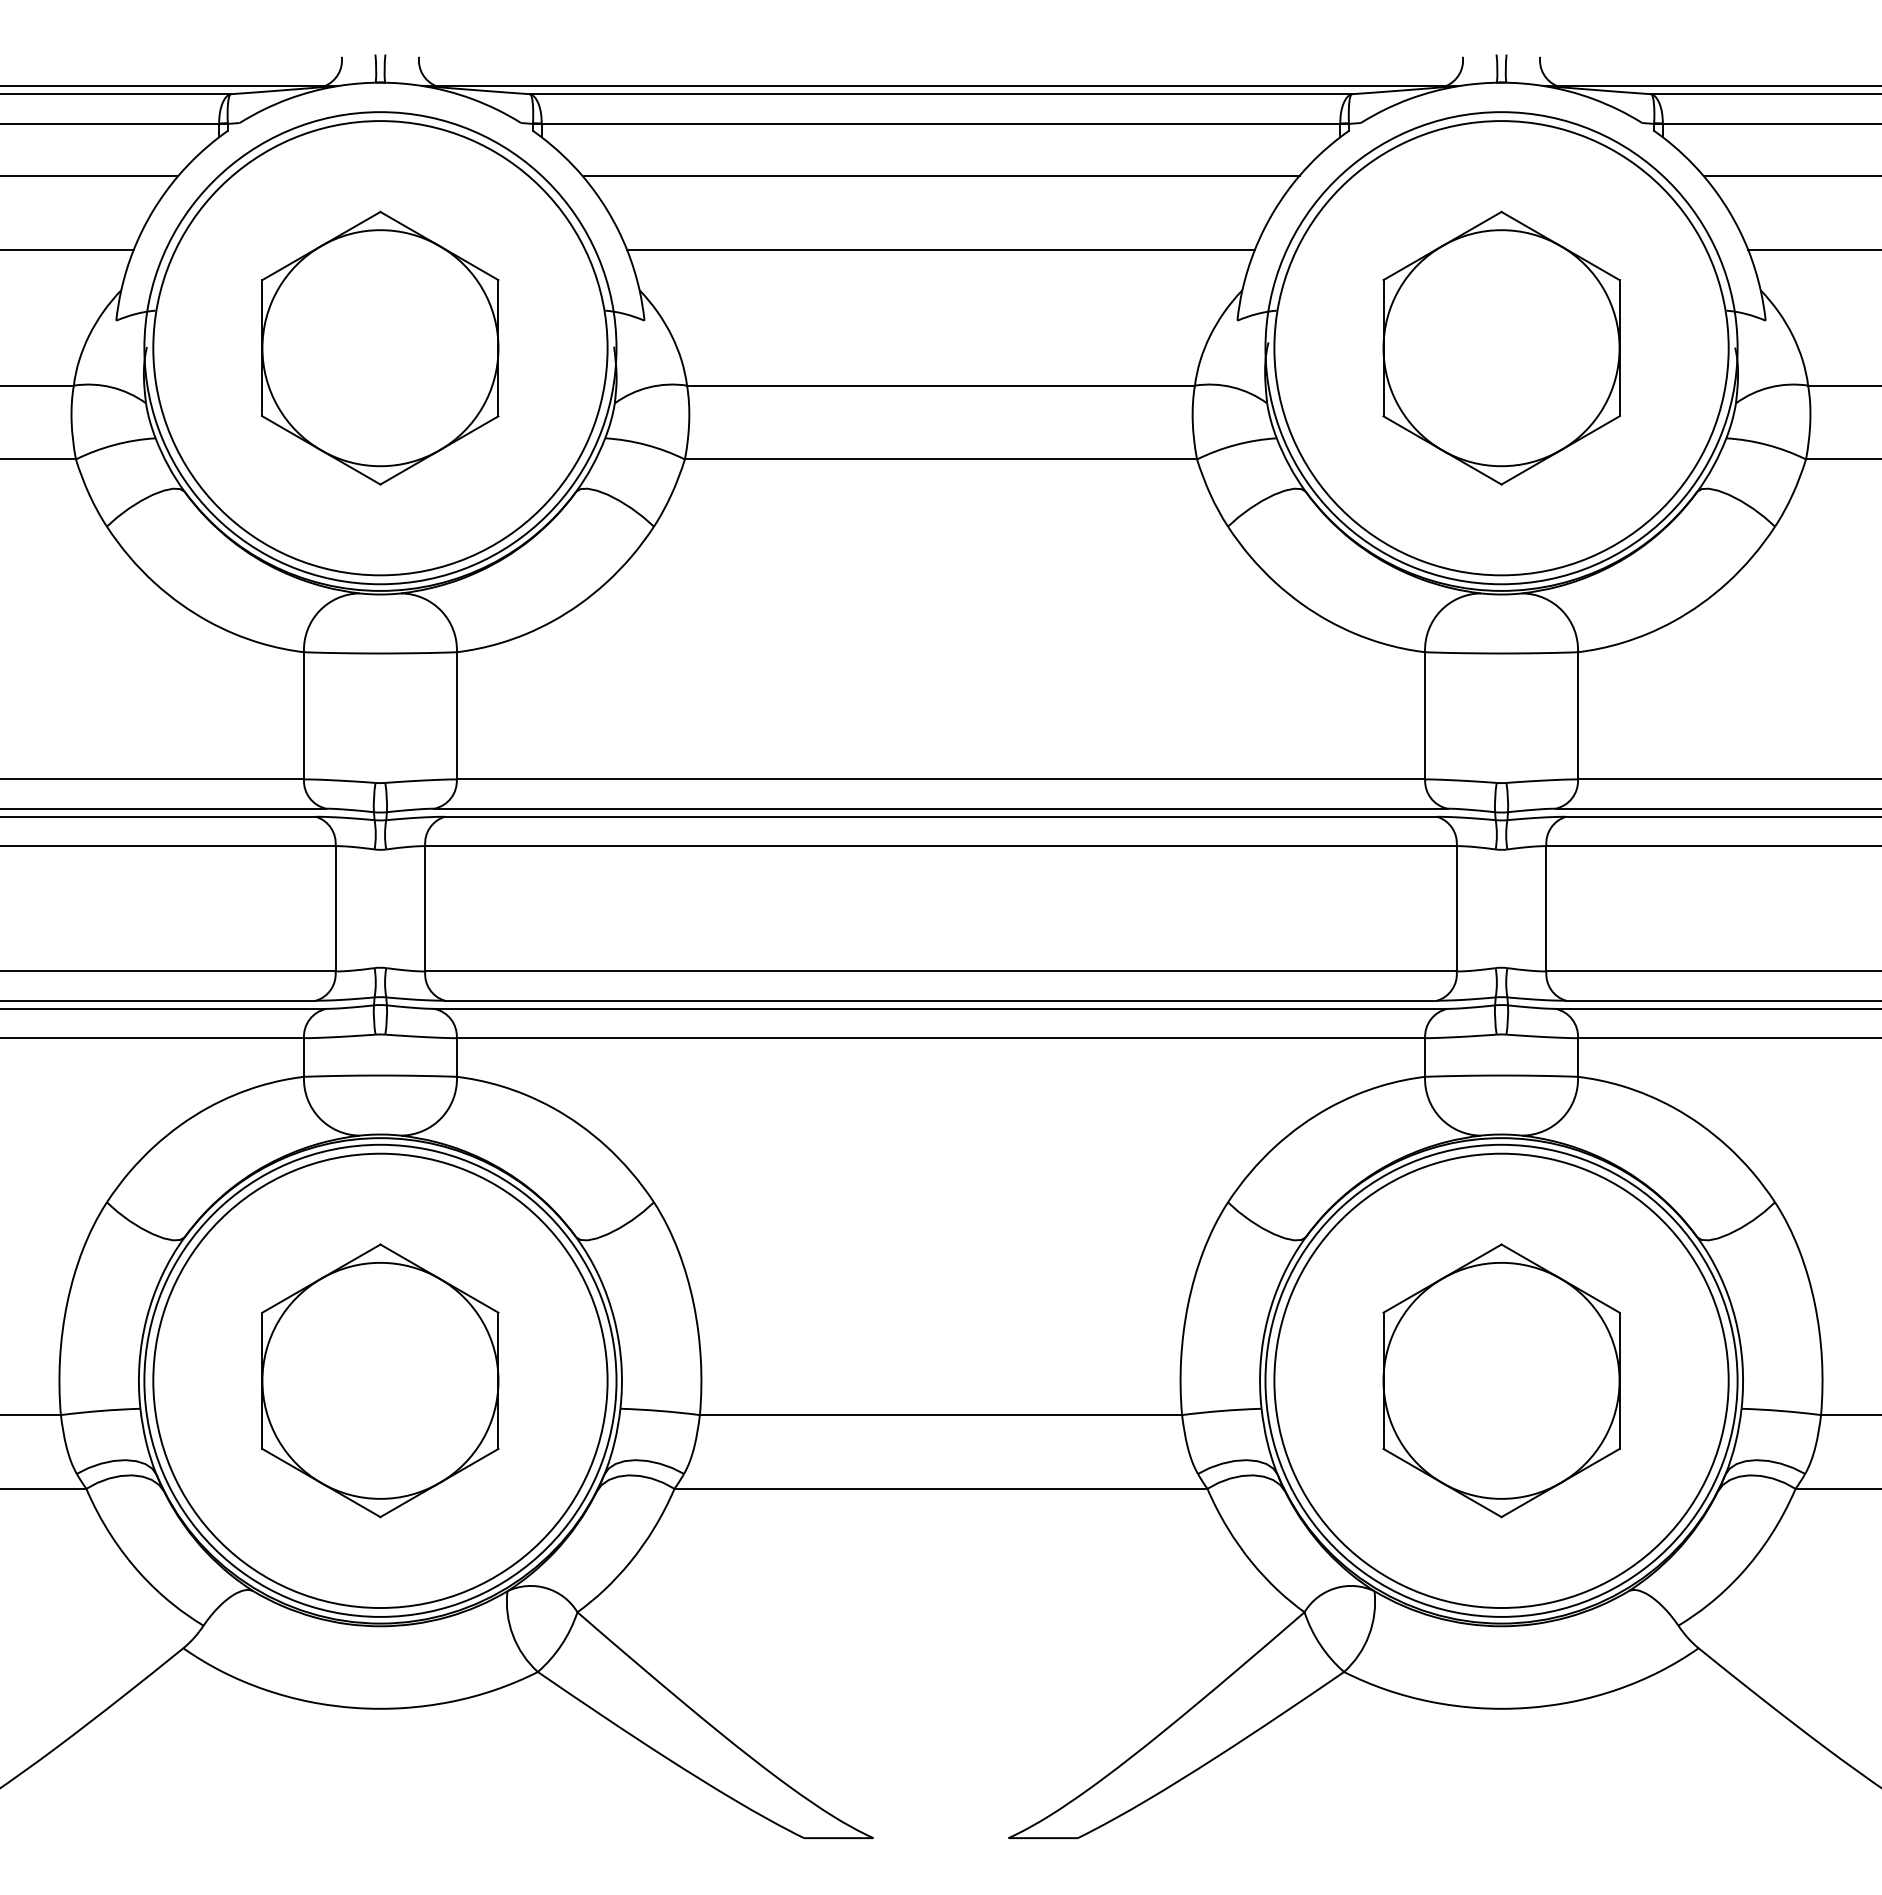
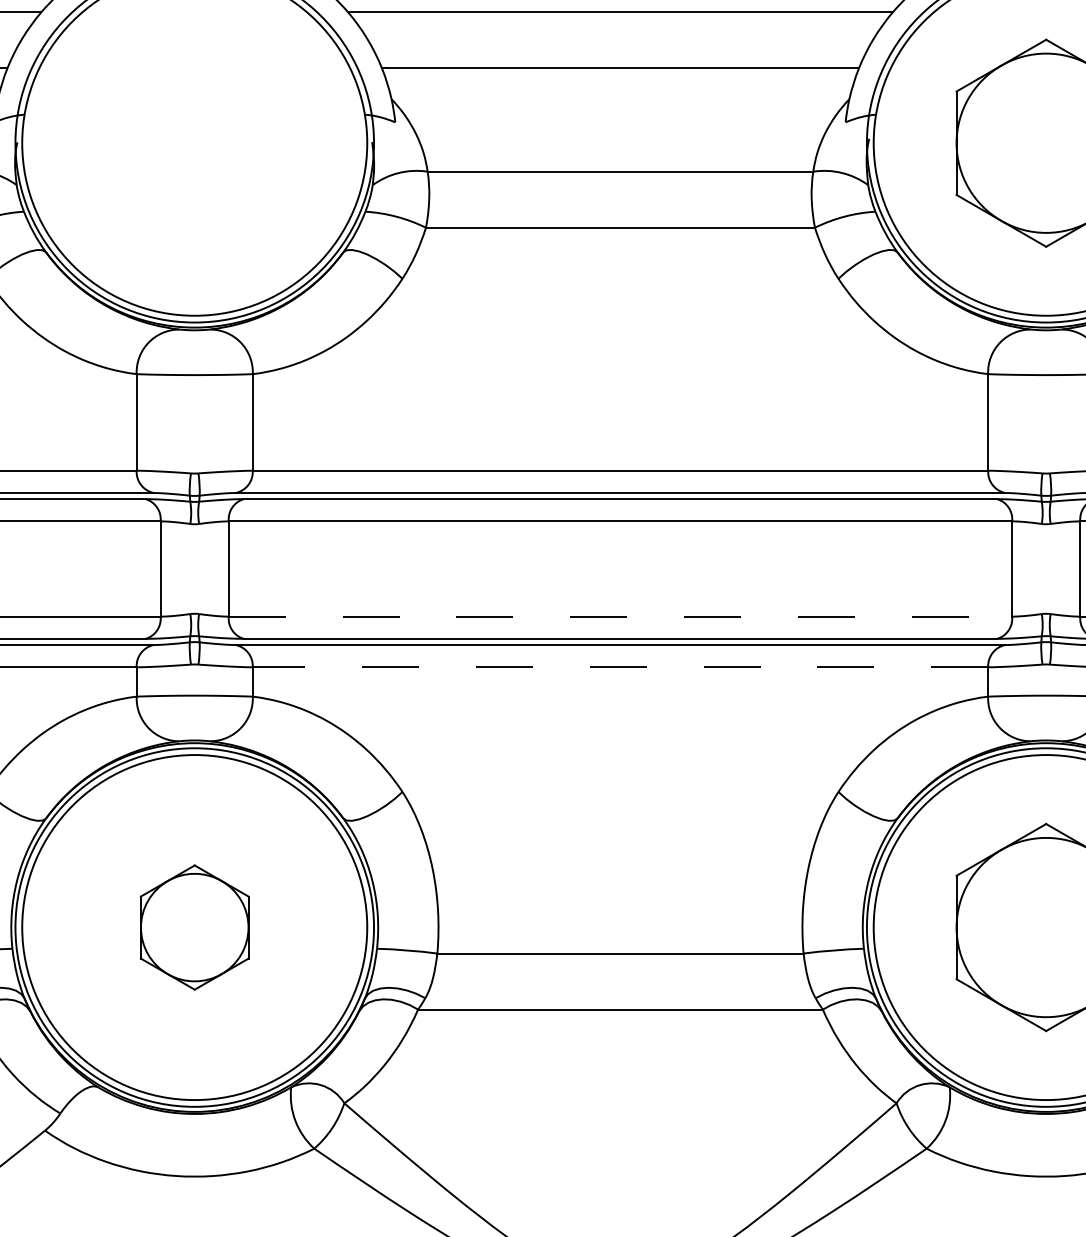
part: (380, 347) -> (194, 142), removed
line: (941, 971) -> (620, 616), solid -> dashed
line: (940, 1038) -> (620, 667), solid -> dashed
part: (380, 1380) -> (194, 927), size x0.6

